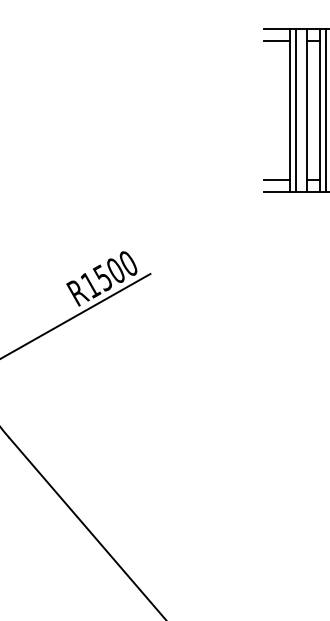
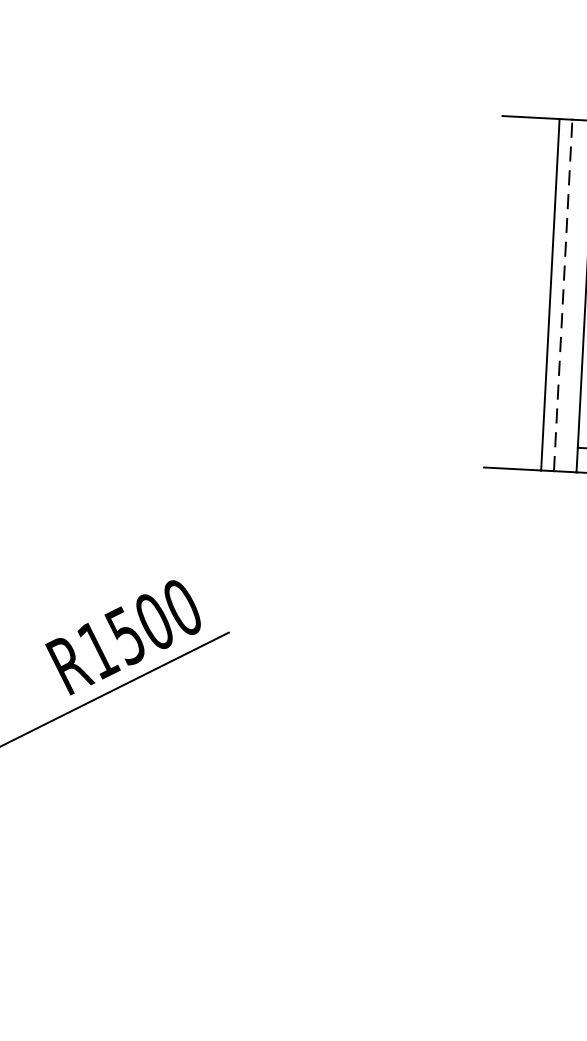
line: (277, 40) -> (530, 141), removed
line: (296, 110) -> (563, 295), solid -> dashed
line: (277, 180) -> (514, 444), removed

